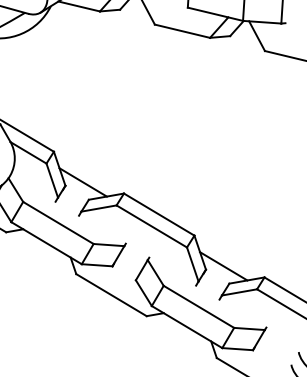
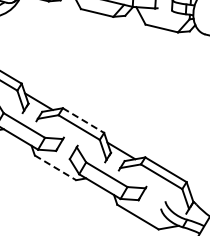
line: (159, 214) -> (83, 120), solid -> dashed
line: (111, 296) -> (55, 168), solid -> dashed

